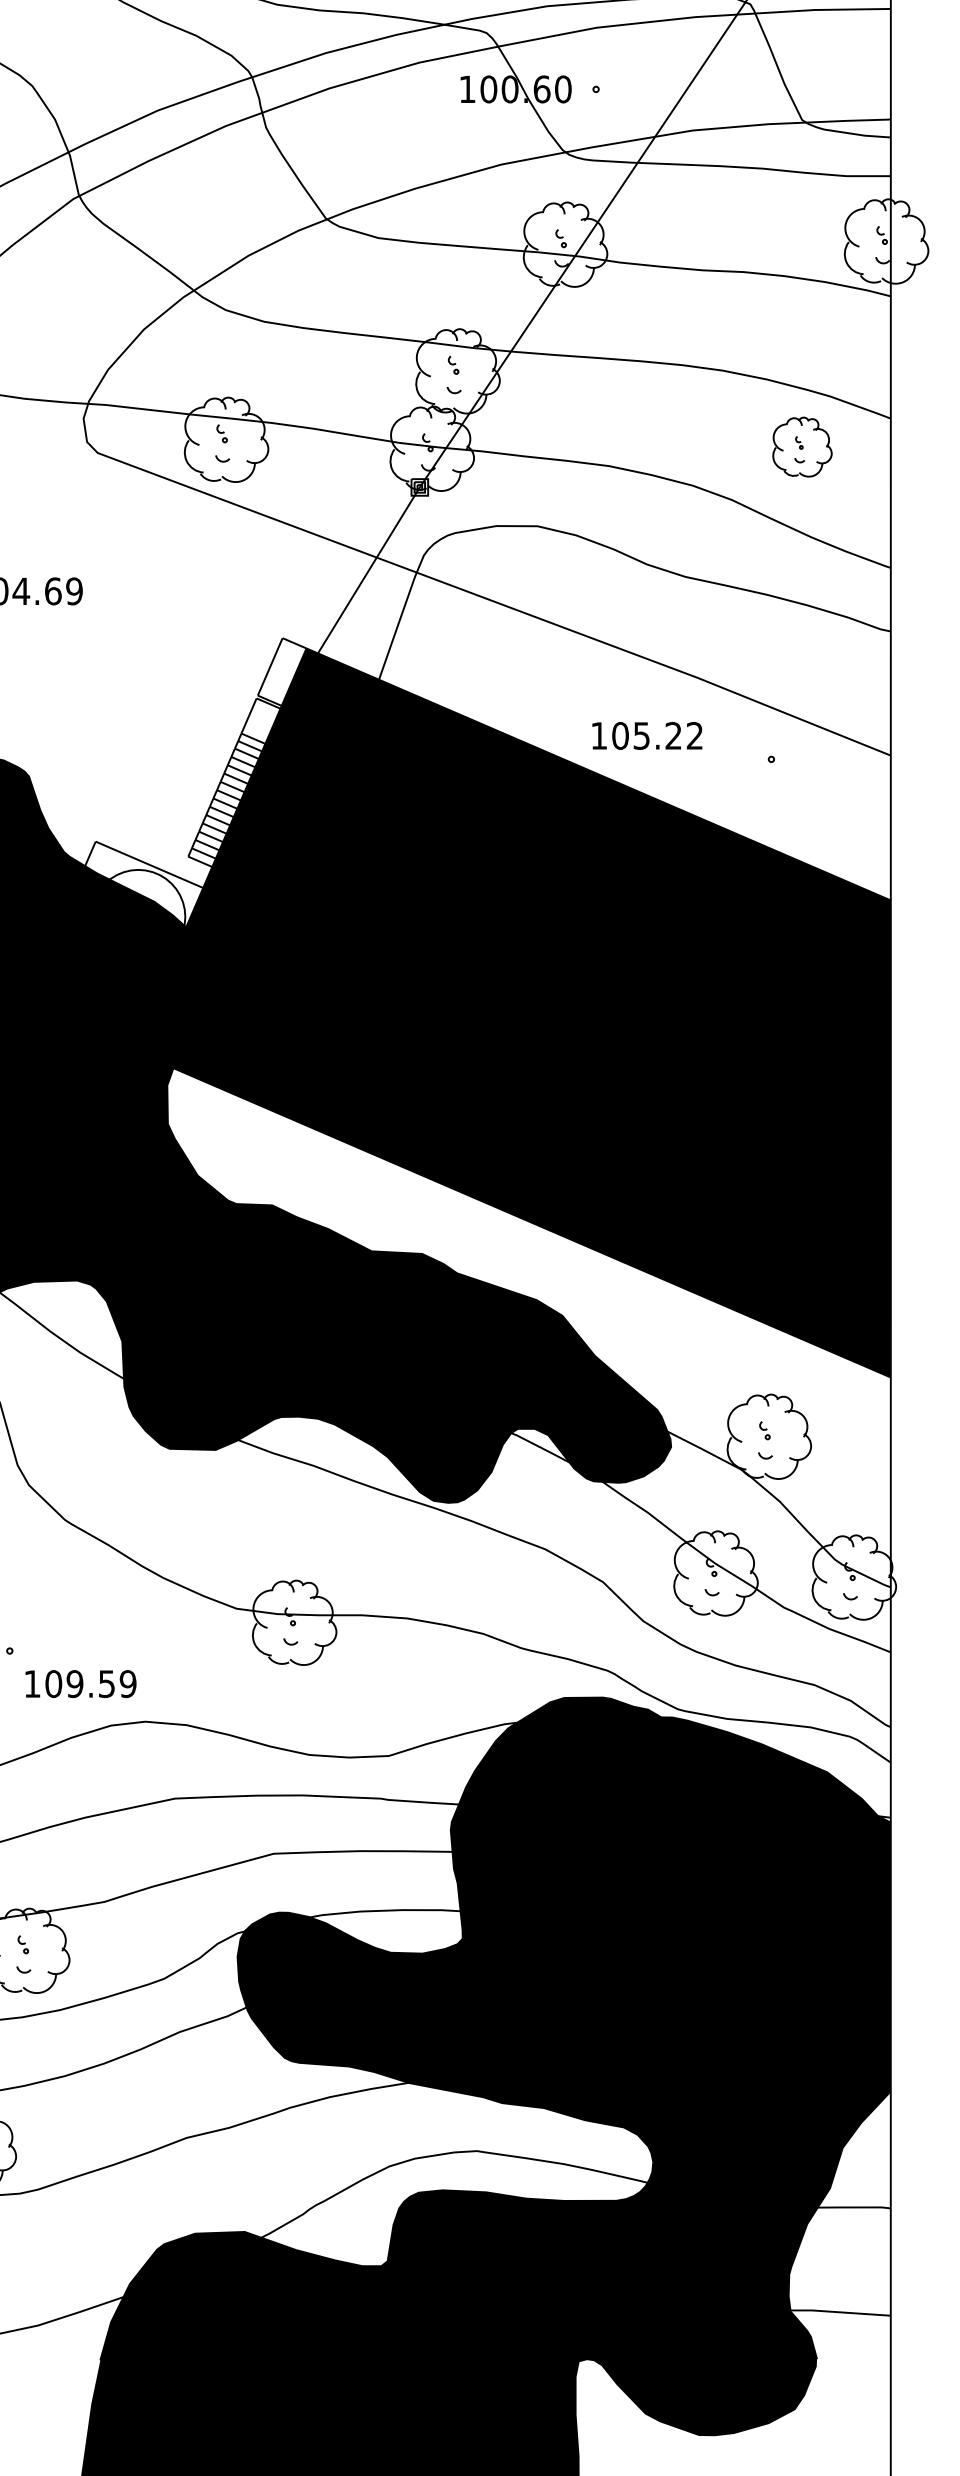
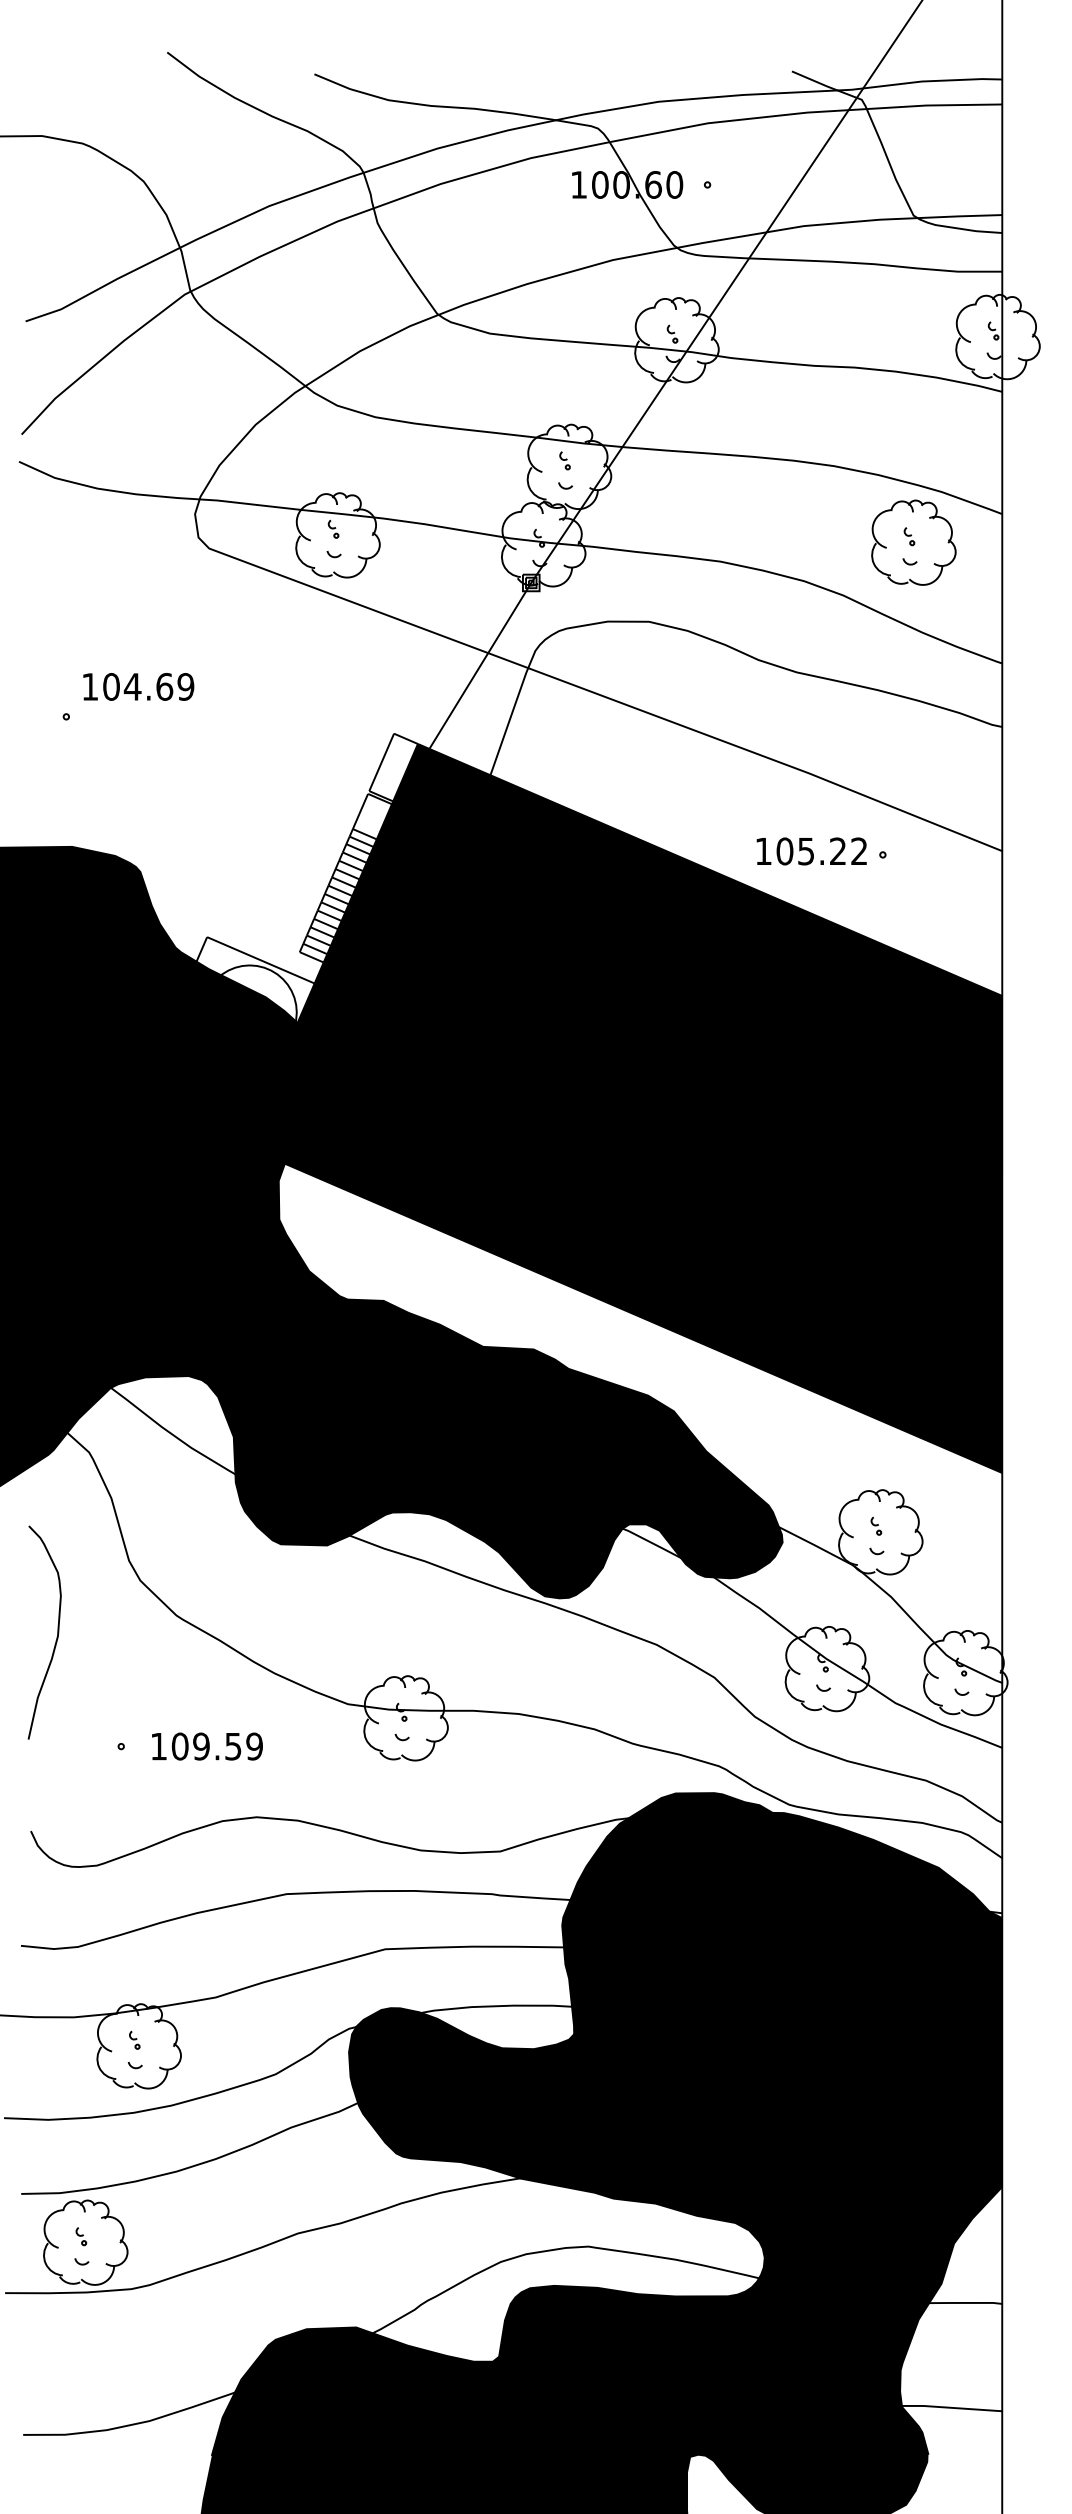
part: (802, 446) -> (913, 542), size x1.43
text: (647, 735) -> (811, 851), moved
text: (81, 1683) -> (207, 1746), moved

